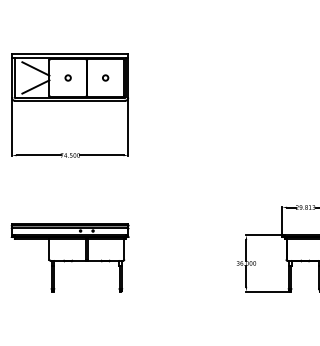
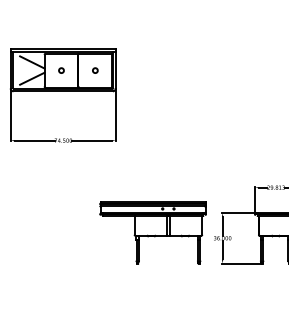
part: (69, 257) -> (152, 232), moved

